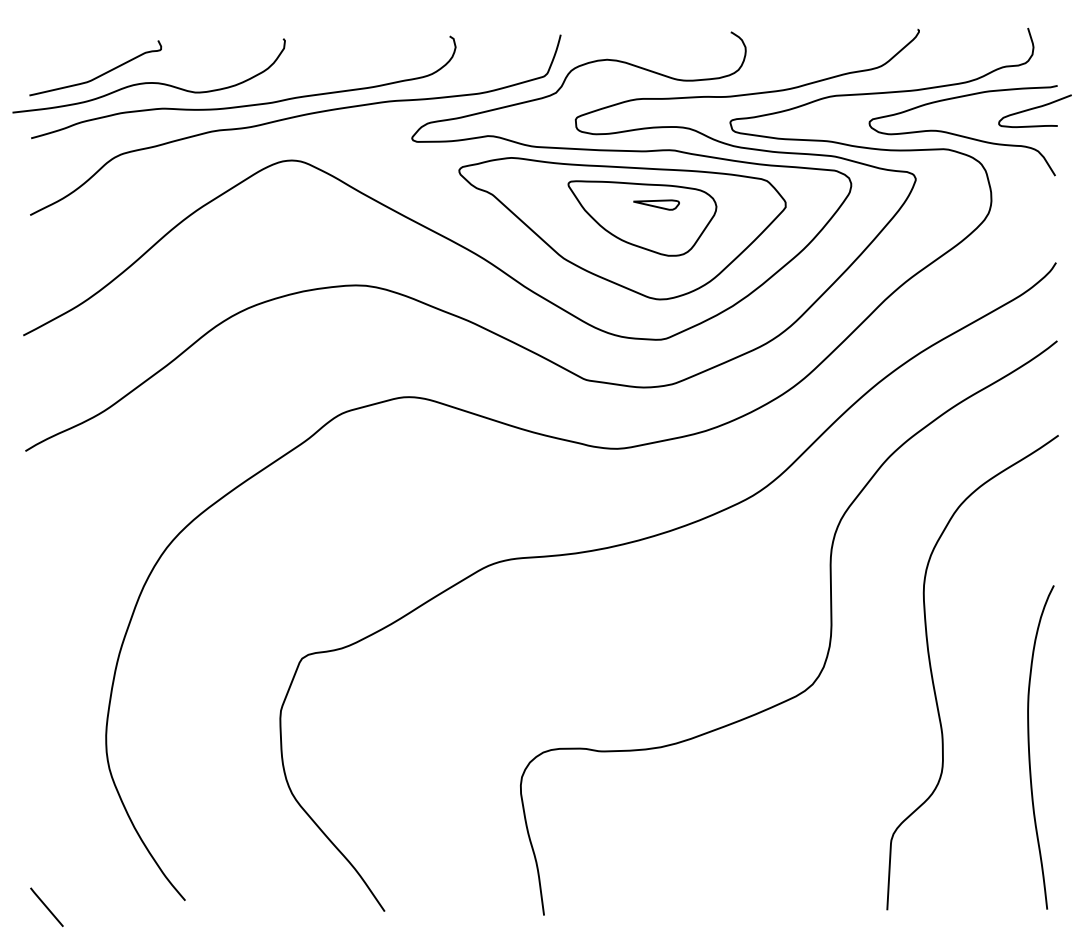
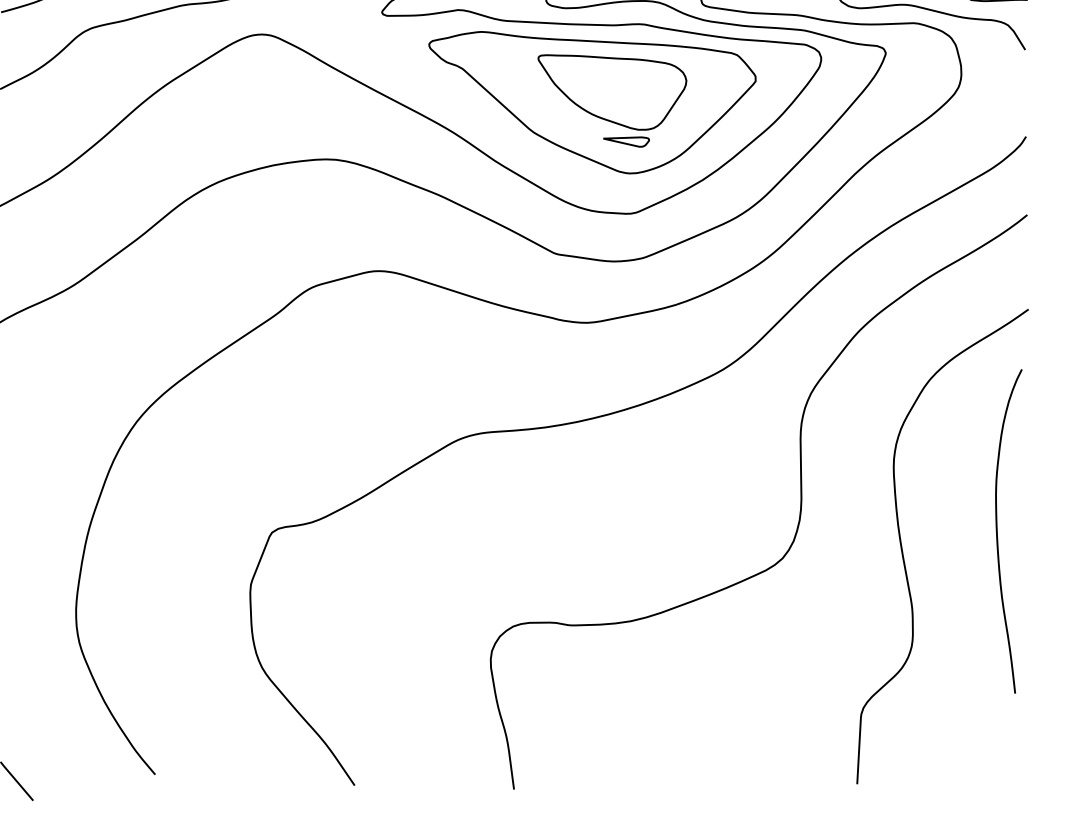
part: (656, 204) -> (626, 141), moved
curve: (1029, 747) -> (997, 531), moved

